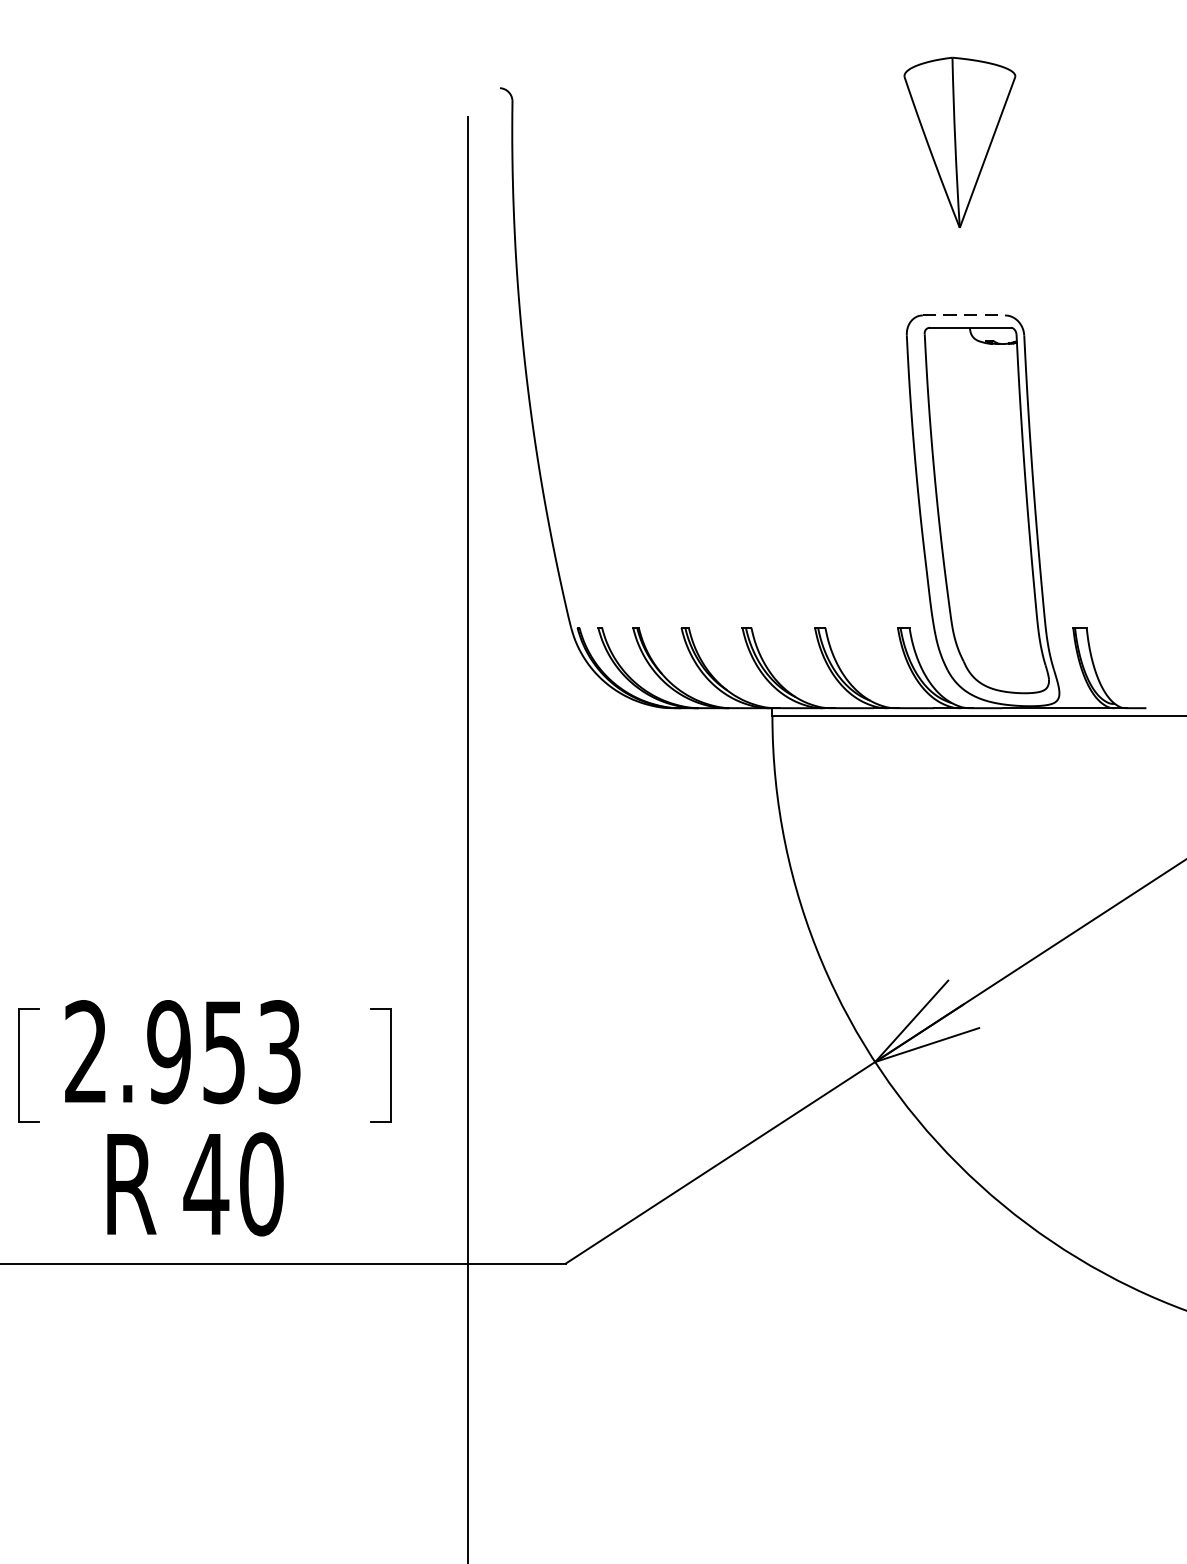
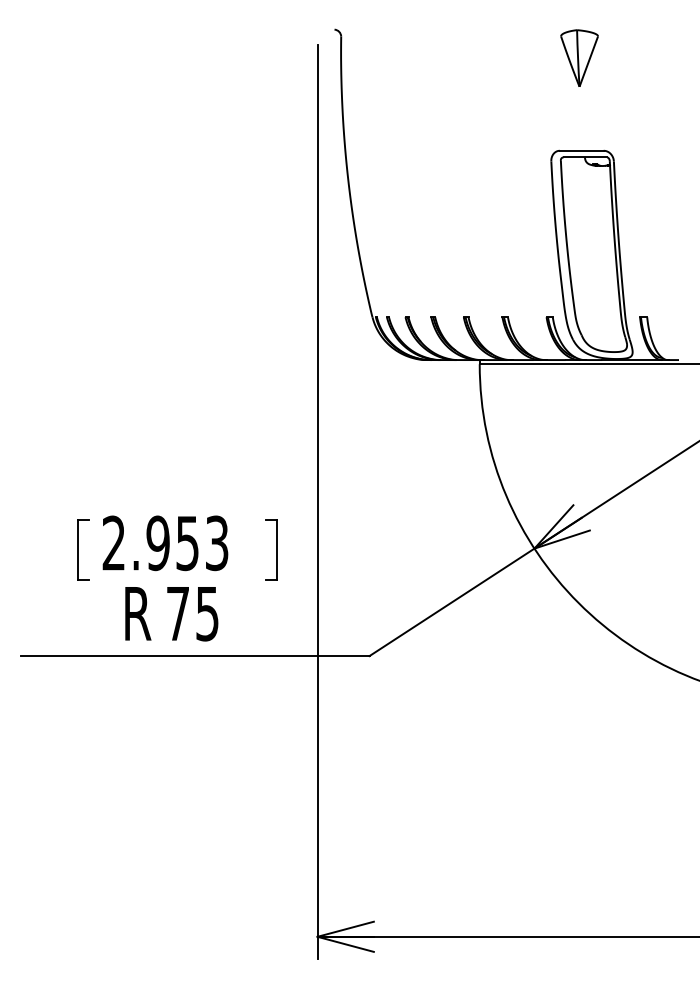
part: (959, 140) -> (579, 57), size x0.62
line: (963, 314) -> (581, 150), dashed -> solid
text: (233, 1183) -> (192, 613), 40 -> 75

